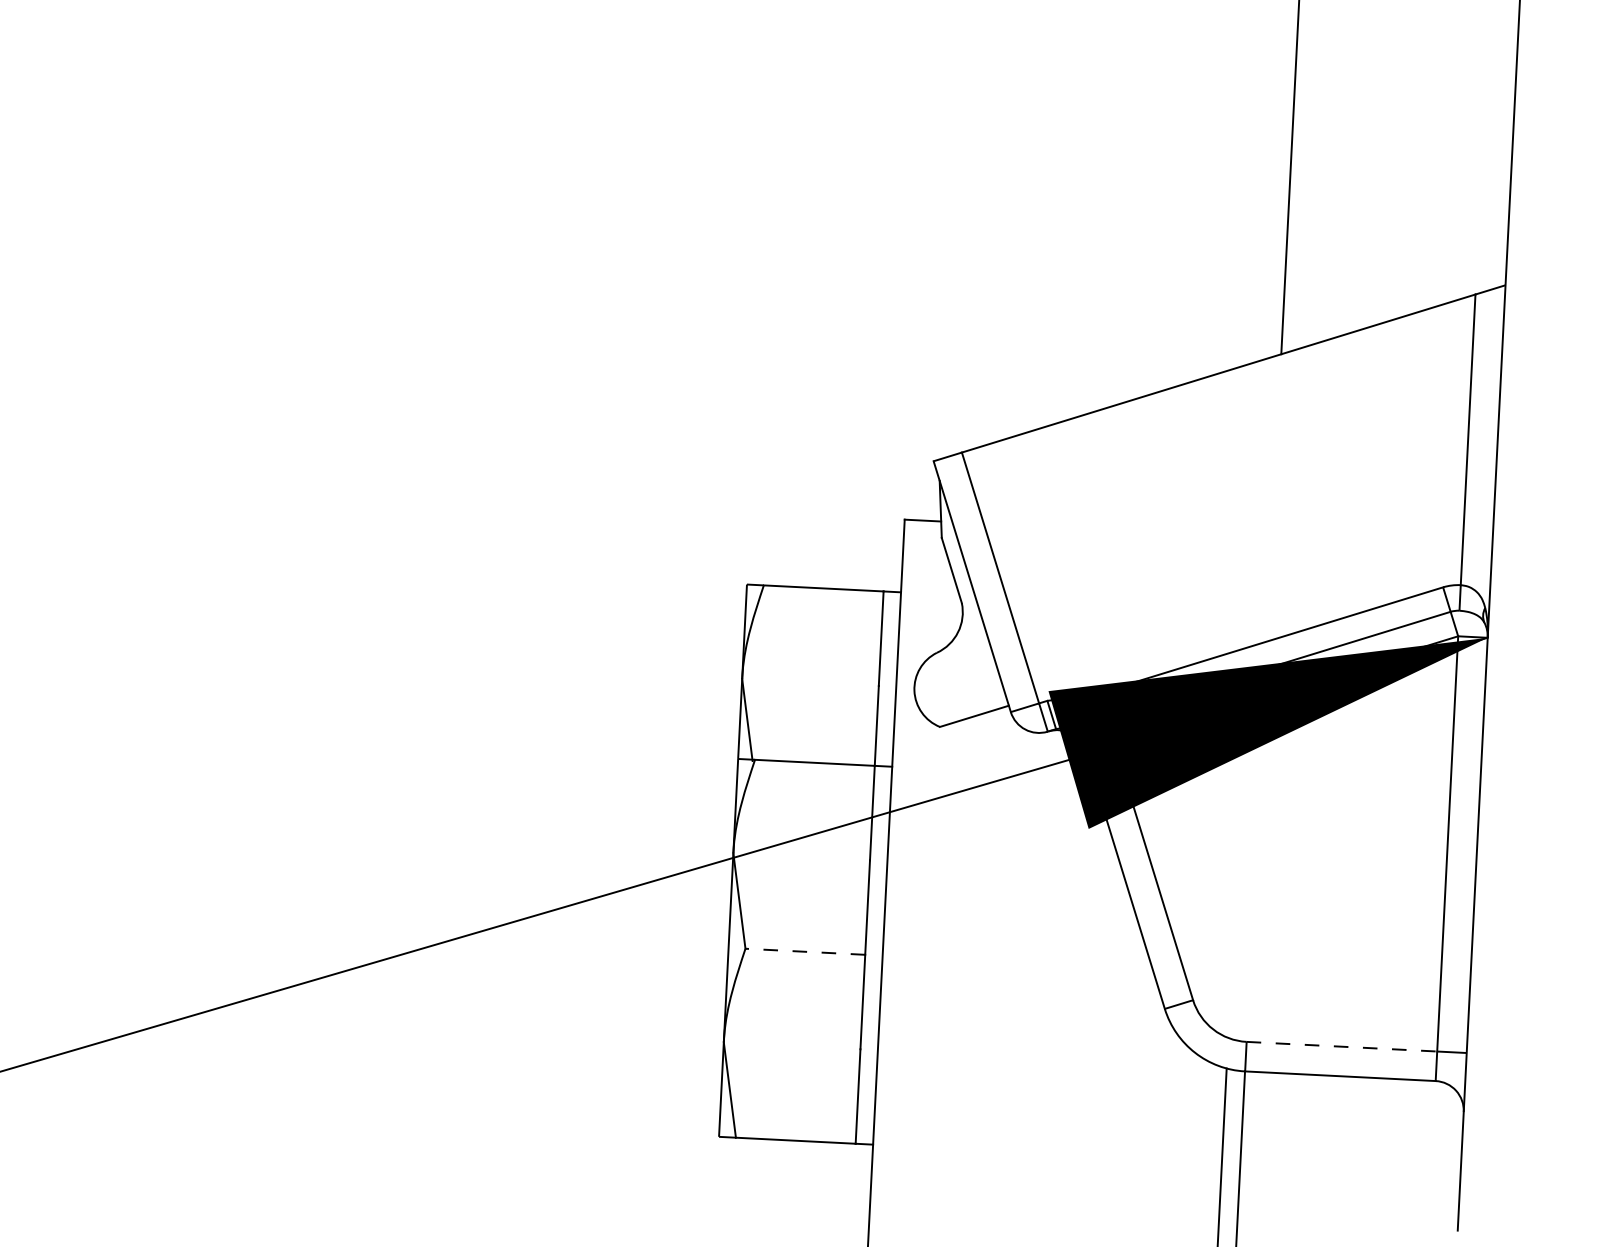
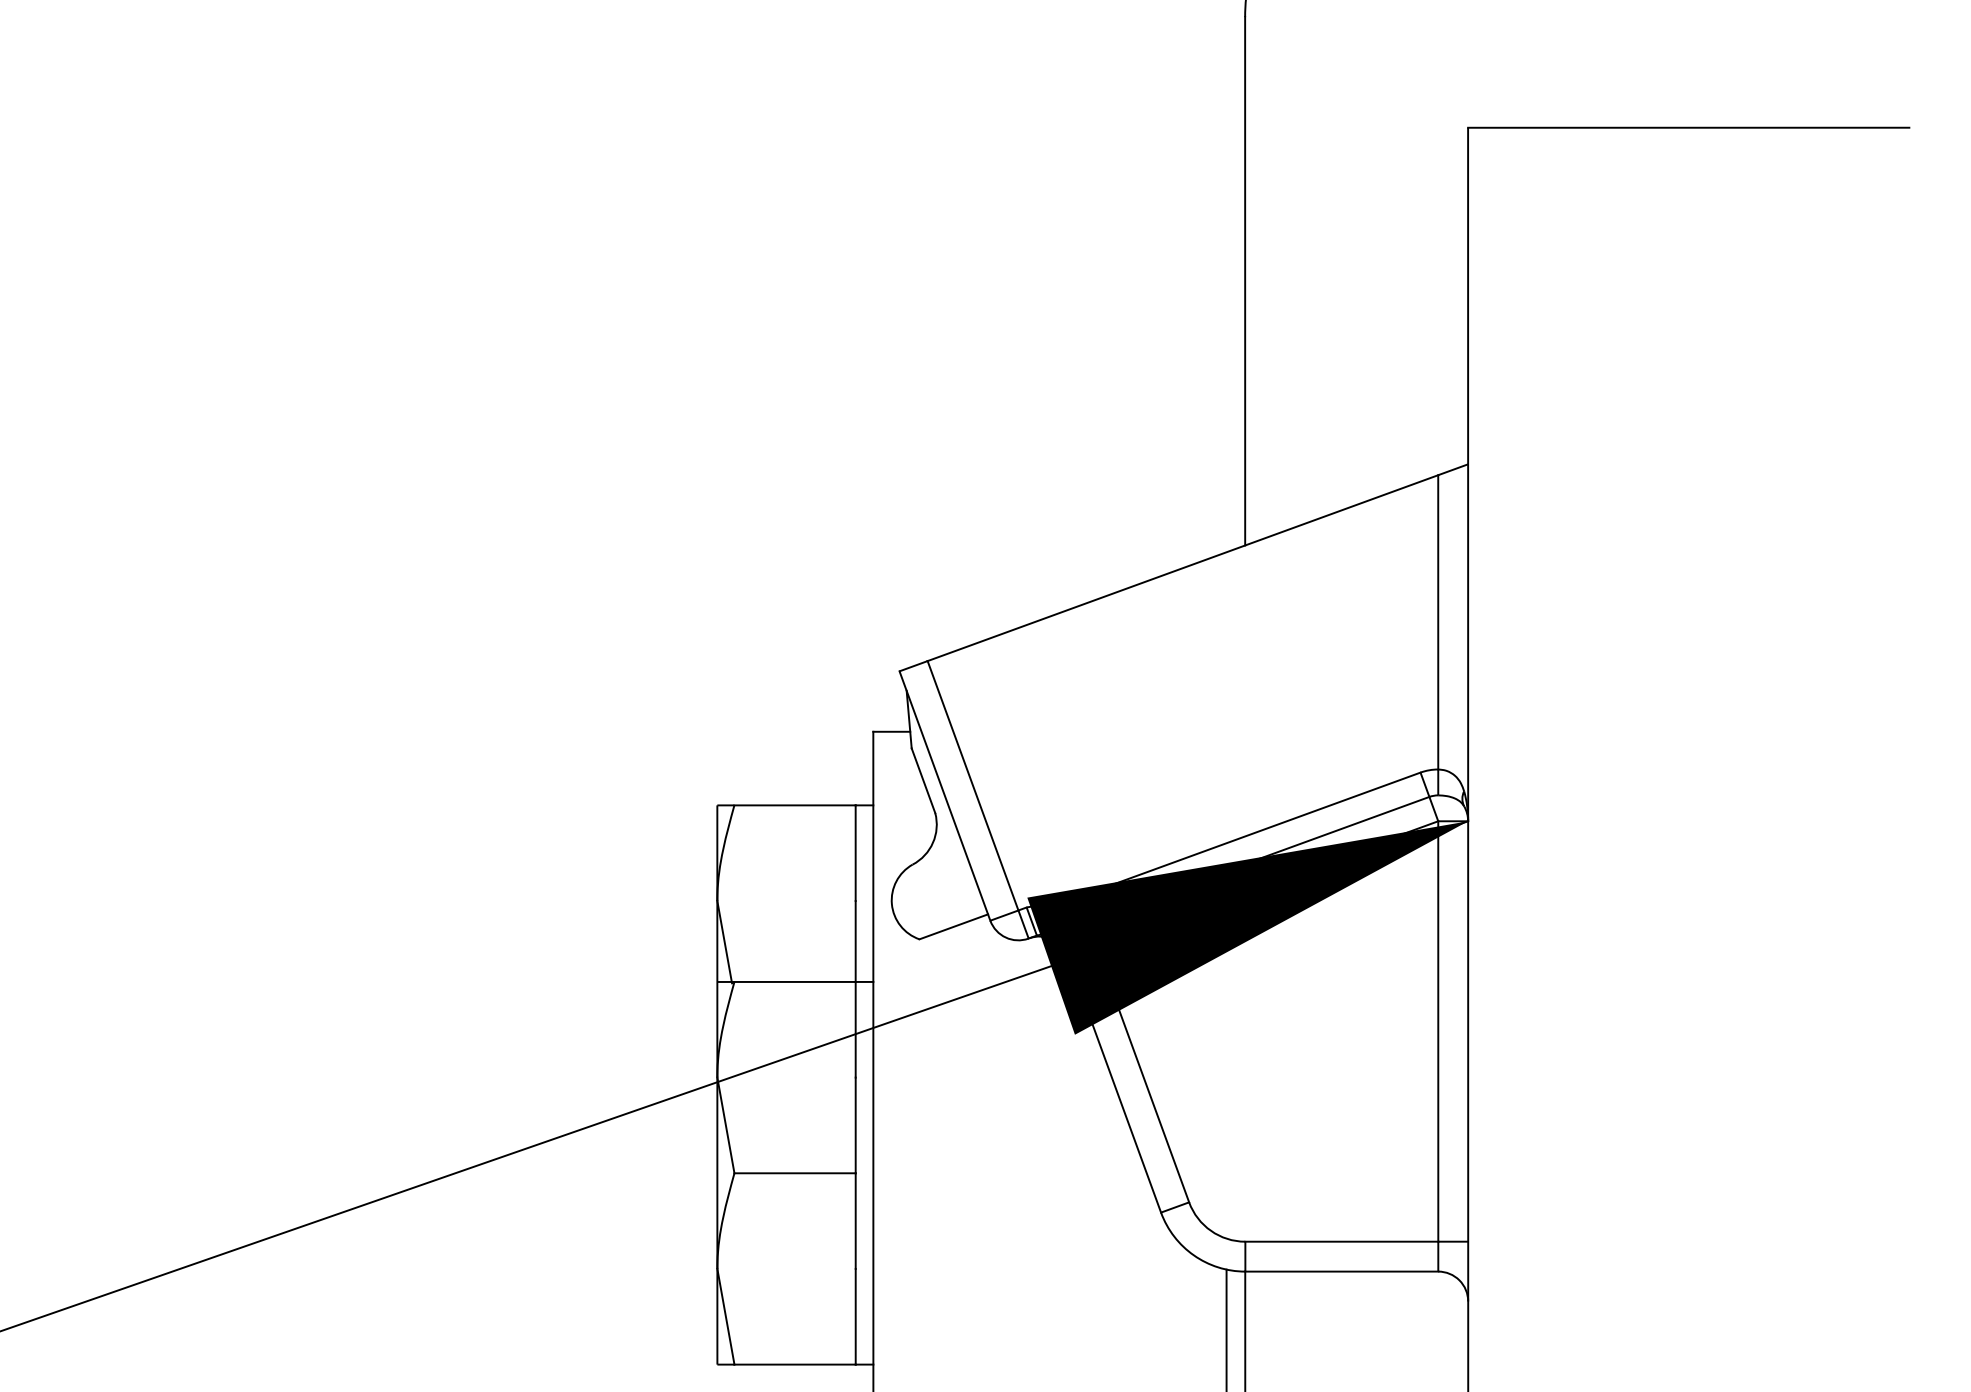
line: (805, 952) -> (795, 1173), dashed -> solid
line: (1342, 1046) -> (1342, 1241), dashed -> solid

